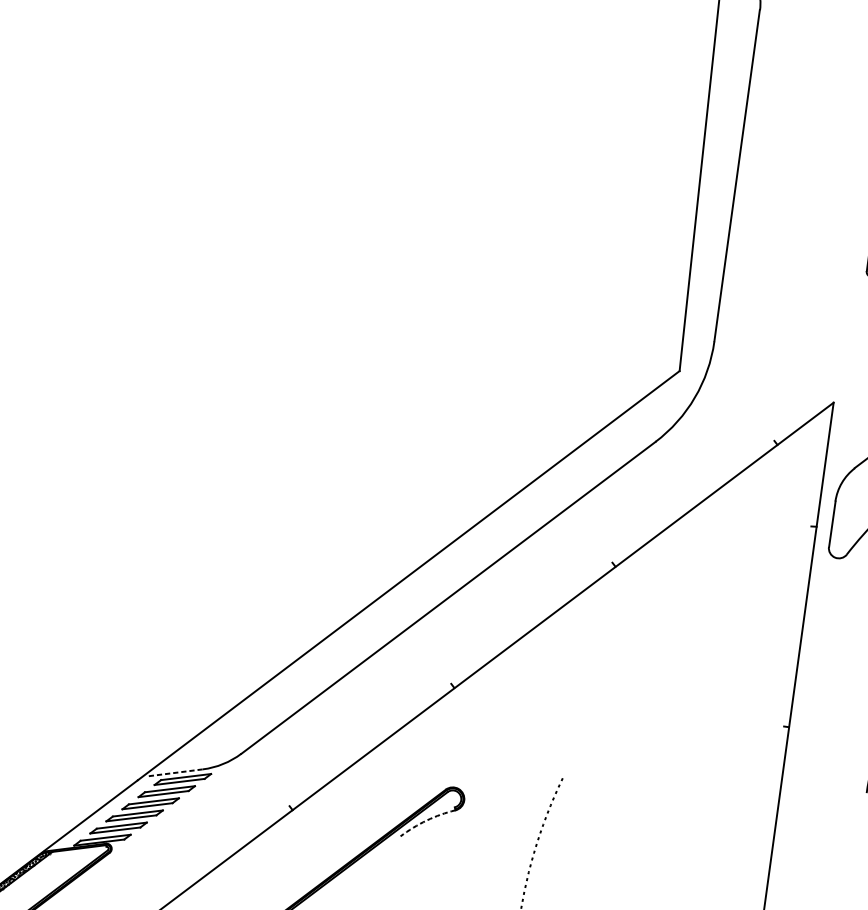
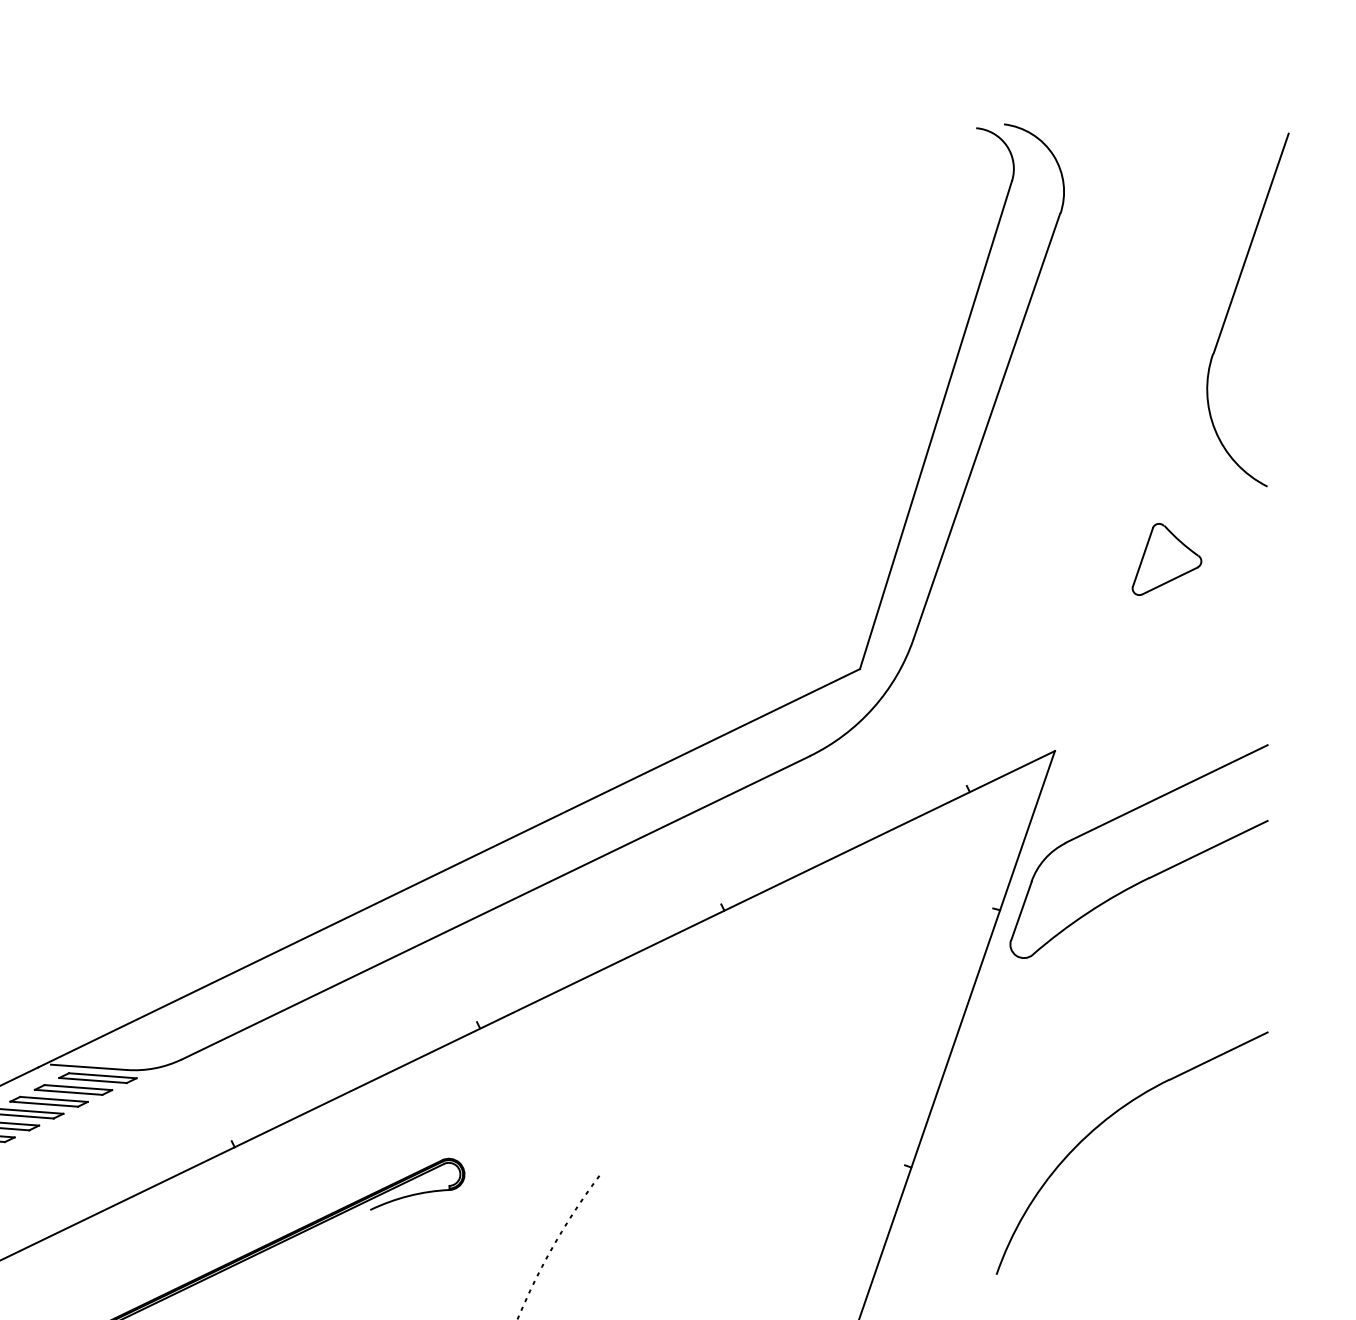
line: (174, 773) -> (88, 1067), dashed -> solid
arc: (426, 820) -> (408, 1196), dashed -> solid

